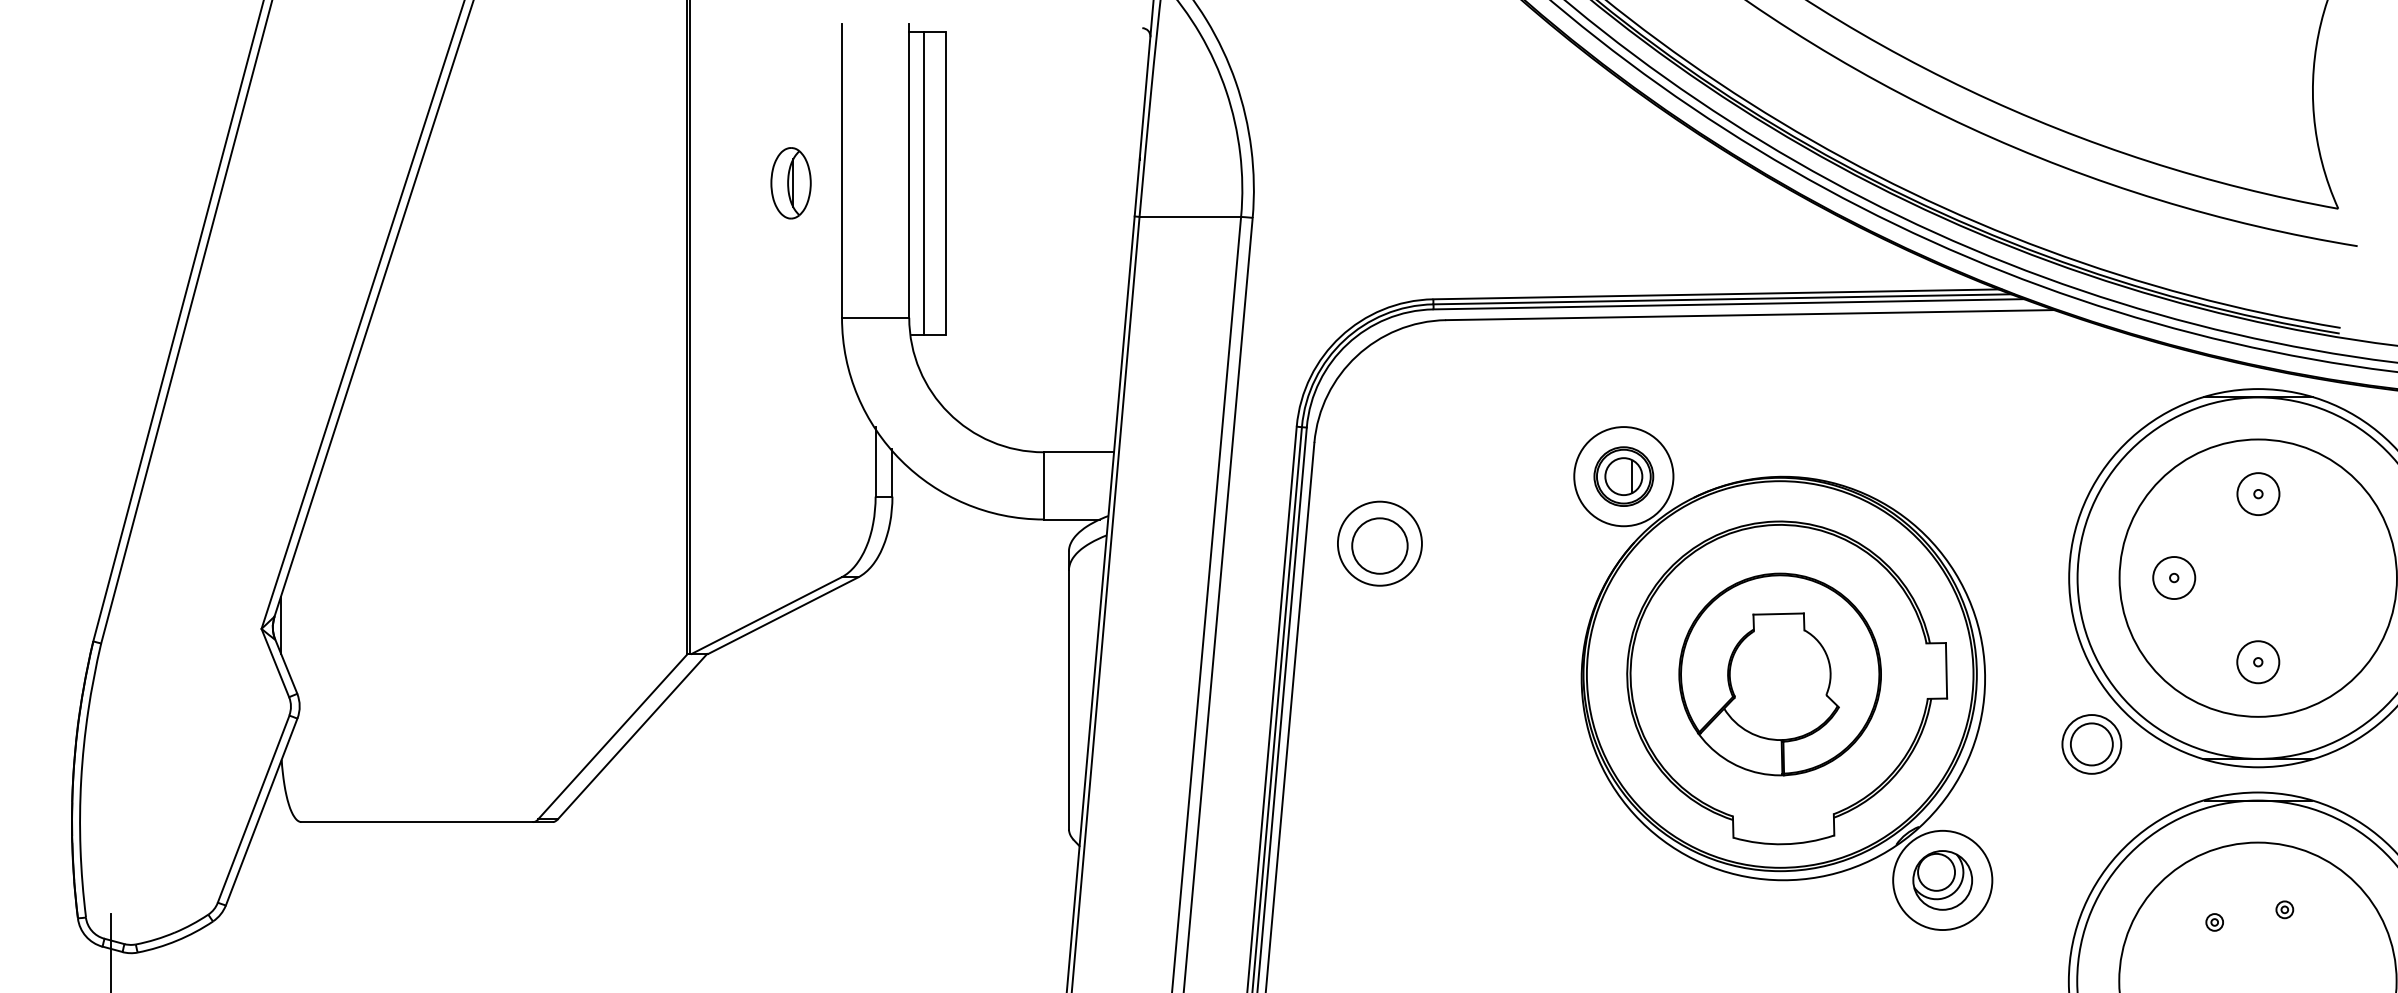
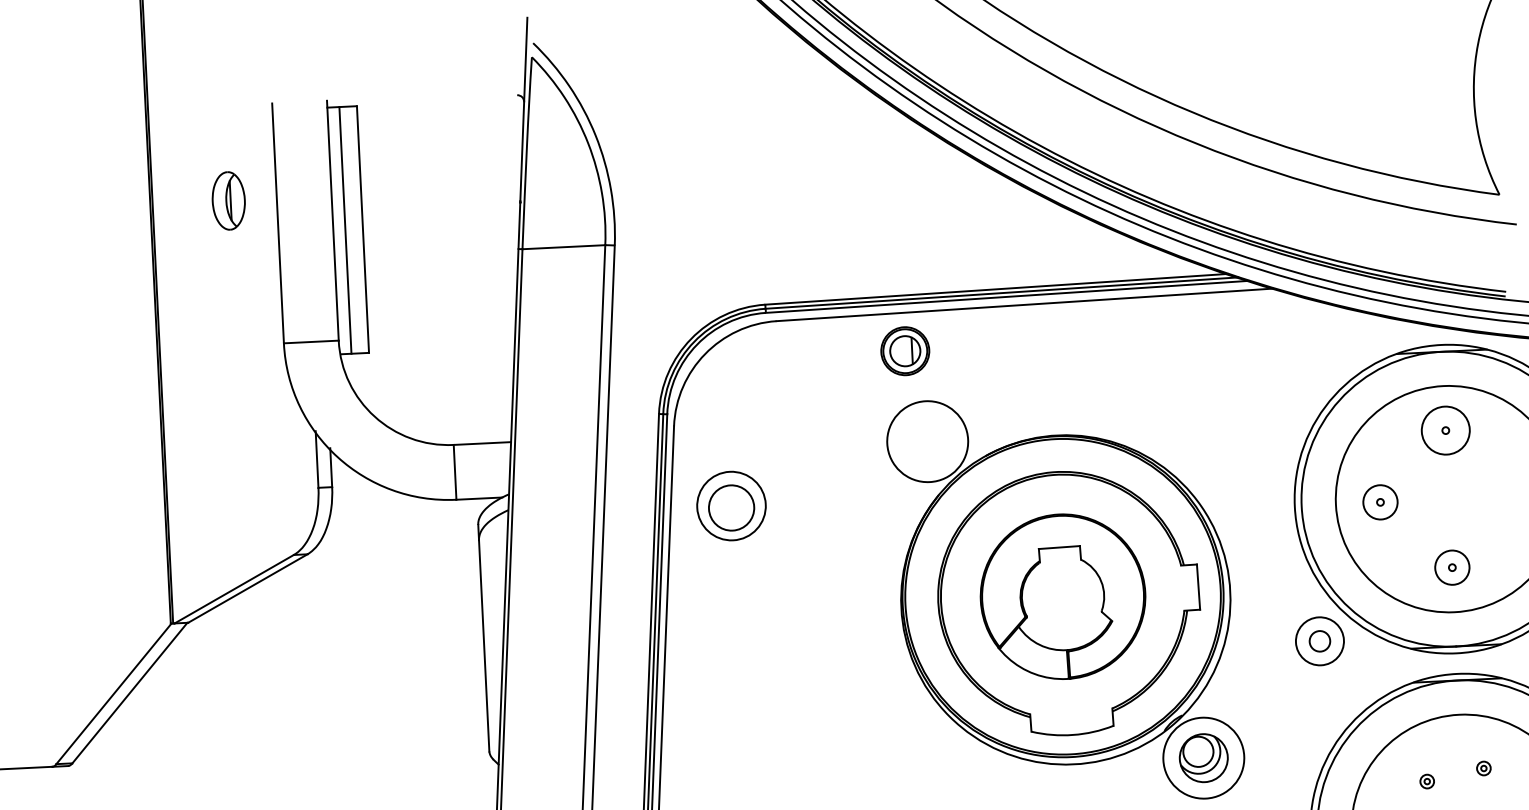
part: (790, 183) -> (228, 201), moved
part: (1623, 476) -> (905, 351), moved
circle: (2258, 494) -> (1445, 430), size x1.4
circle: (2091, 744) -> (1319, 641), size x0.6

